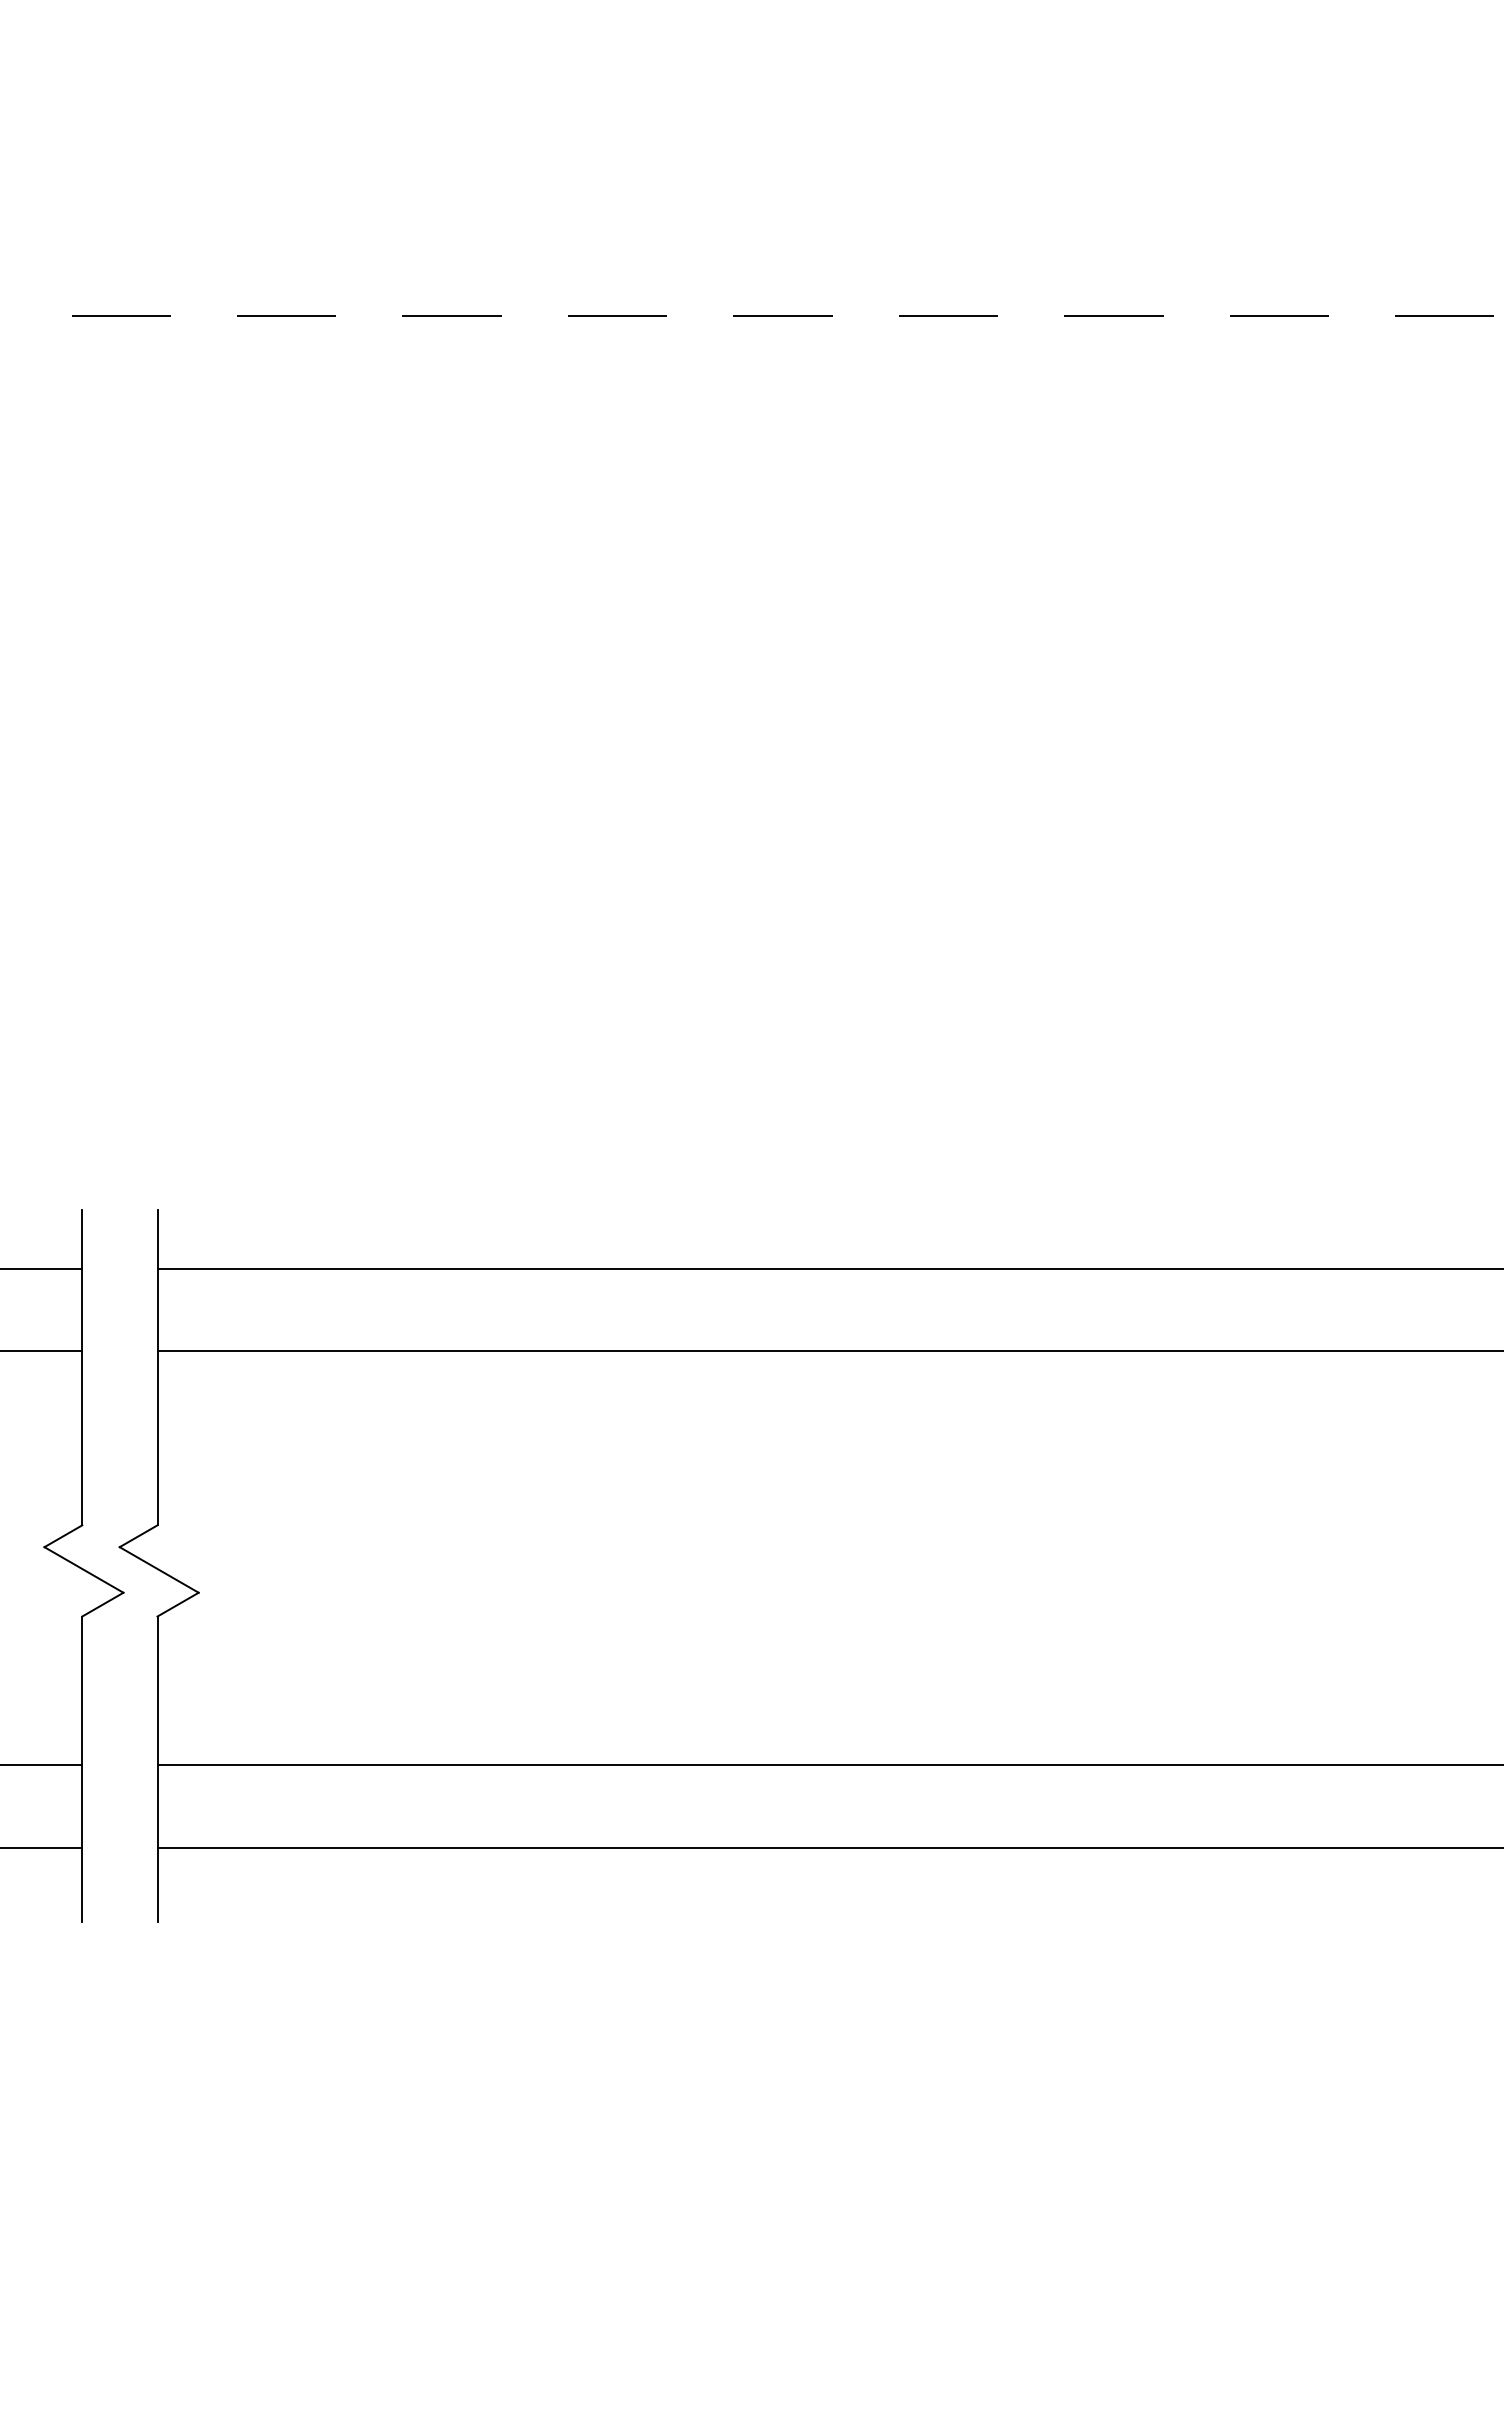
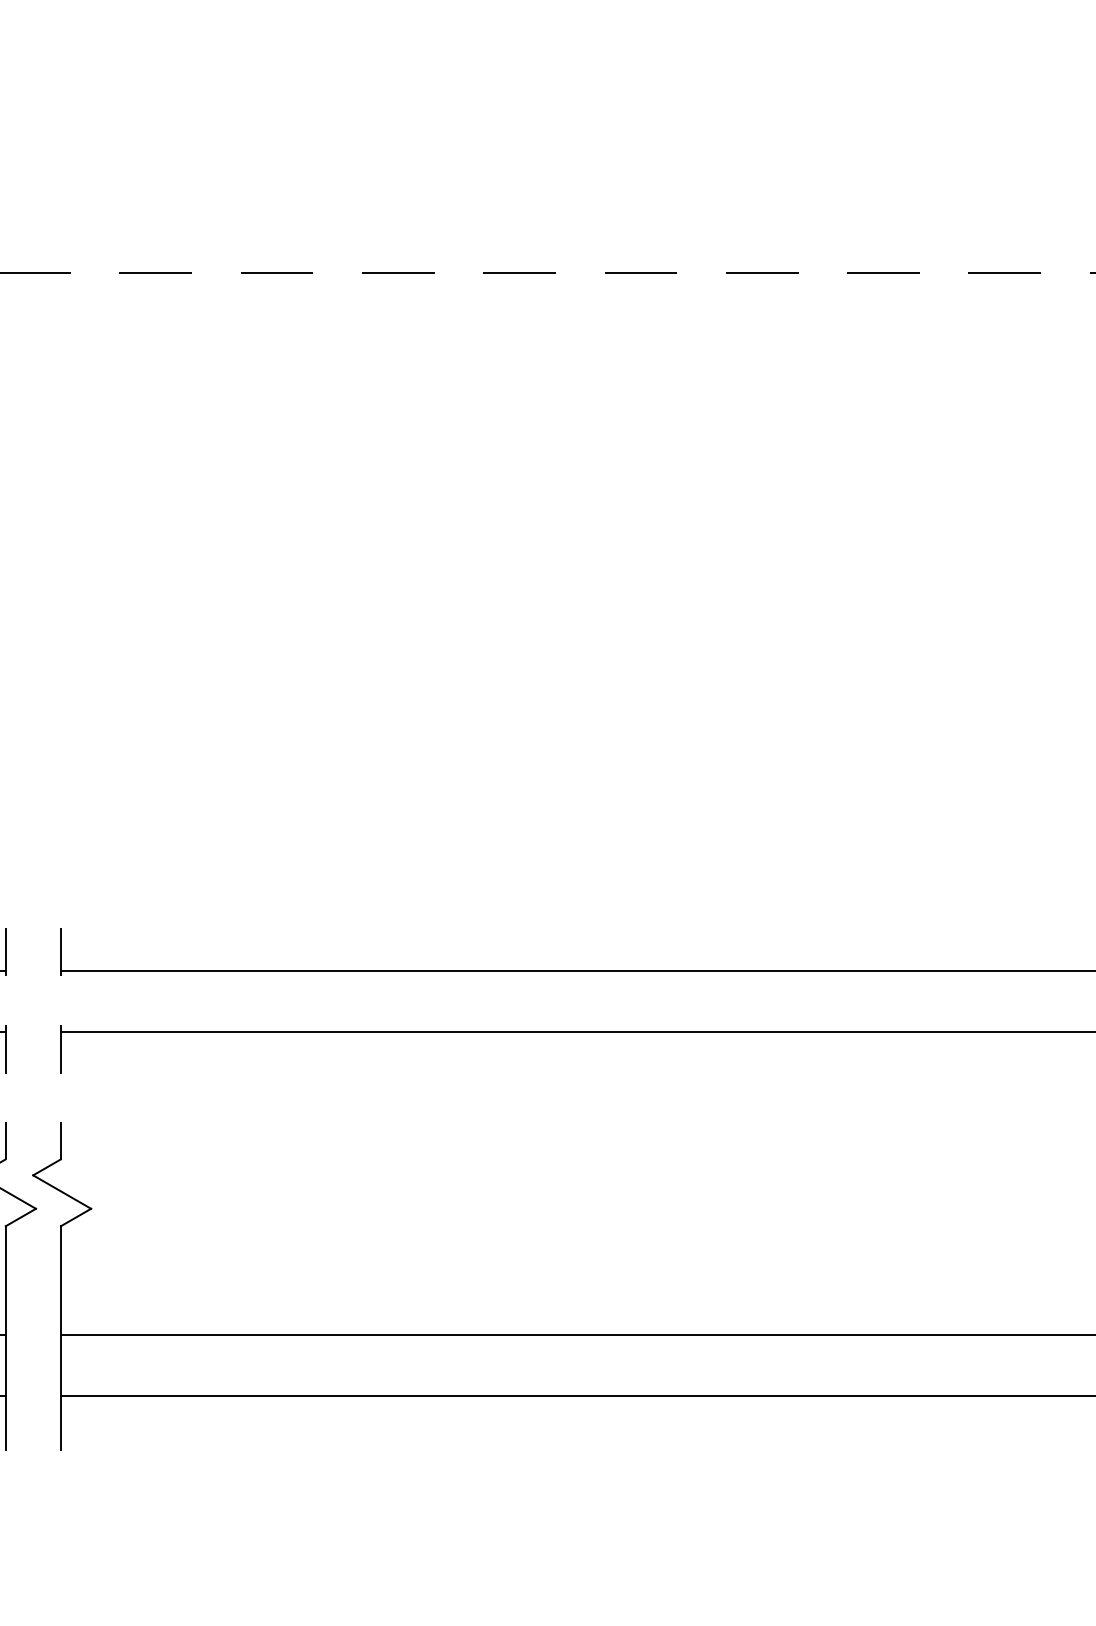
line: (82, 1367) -> (5, 1043), solid -> dashed
line: (157, 1367) -> (60, 1043), solid -> dashed

